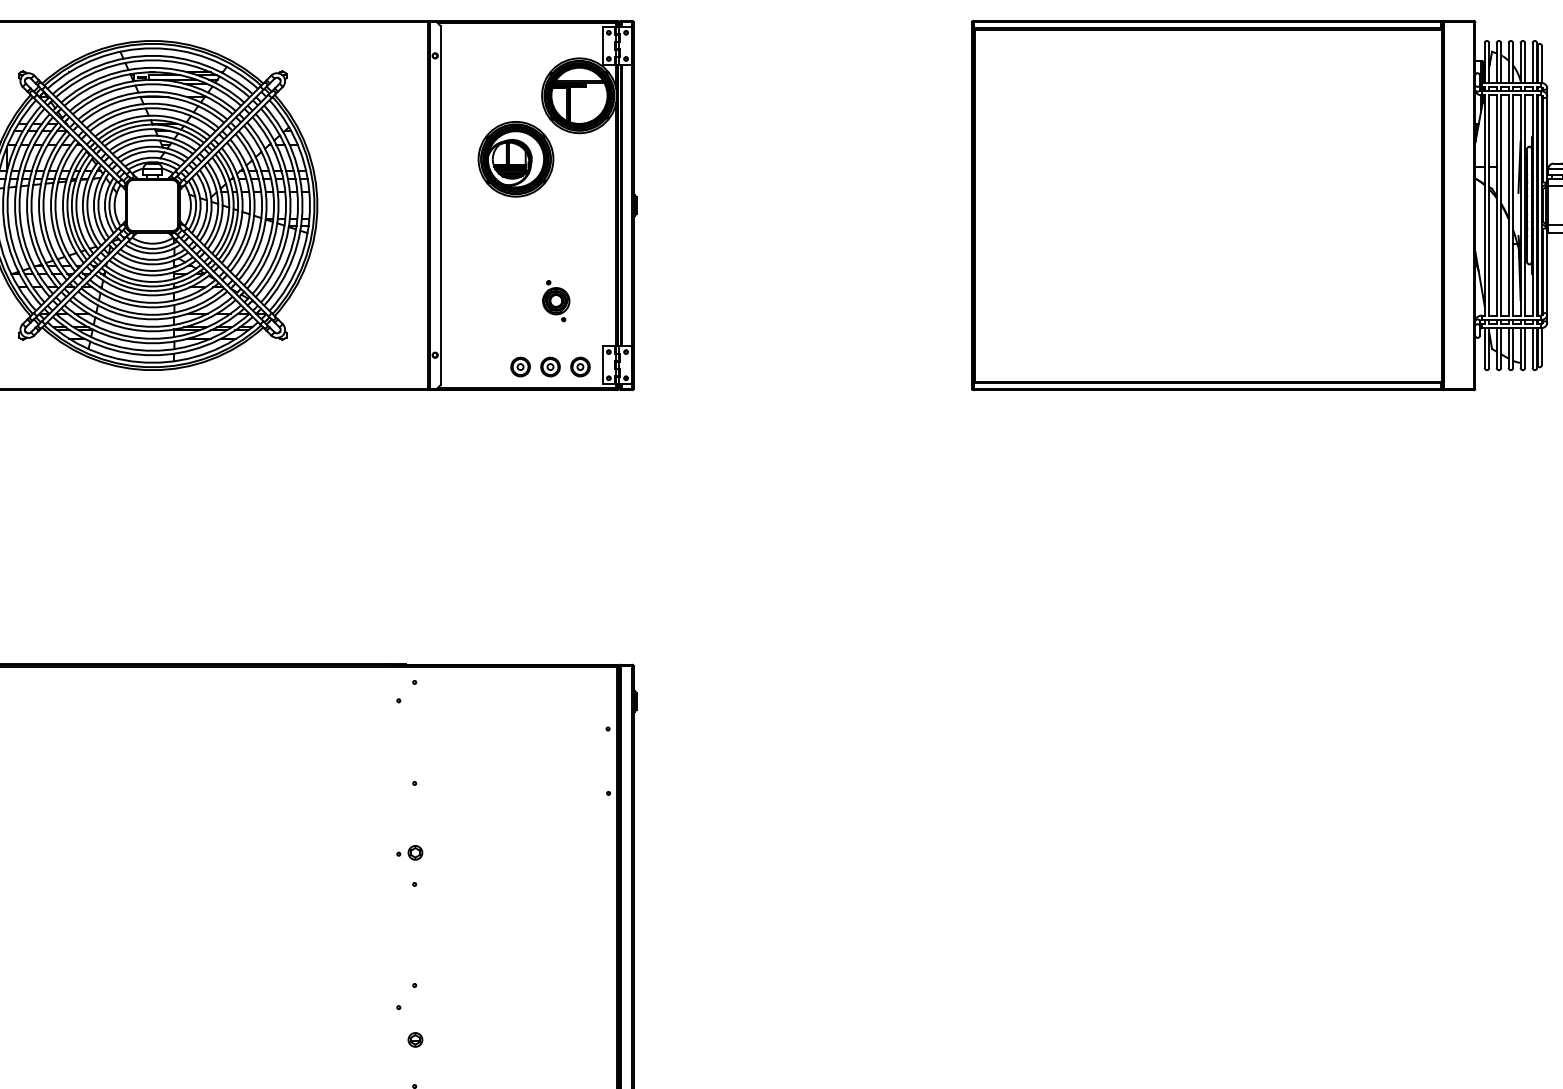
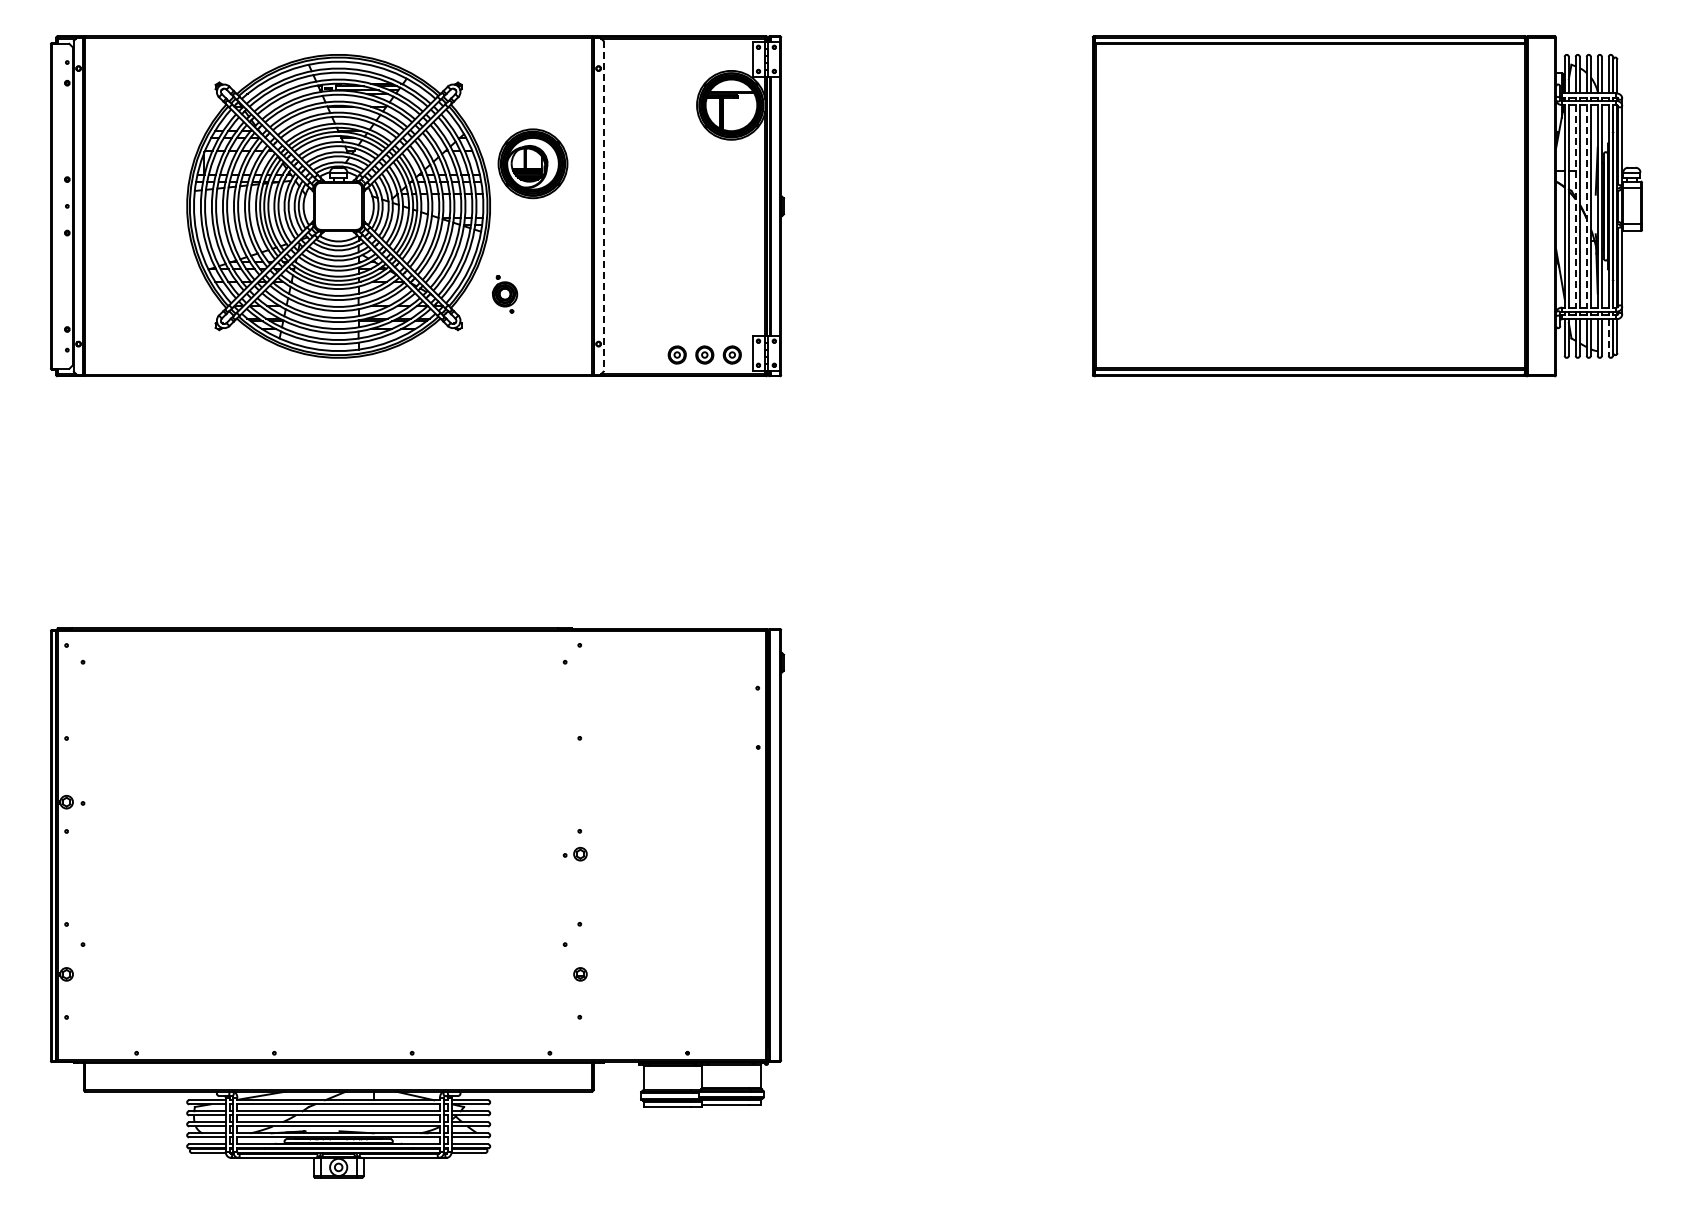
part: (515, 158) -> (532, 163), moved
line: (440, 205) -> (603, 206), solid -> dashed
line: (1496, 205) -> (1575, 206), solid -> dashed
line: (1508, 205) -> (1586, 206), solid -> dashed
part: (555, 301) -> (504, 294), moved
line: (1532, 349) -> (1608, 338), solid -> dashed
part: (408, 852) -> (574, 853), moved

